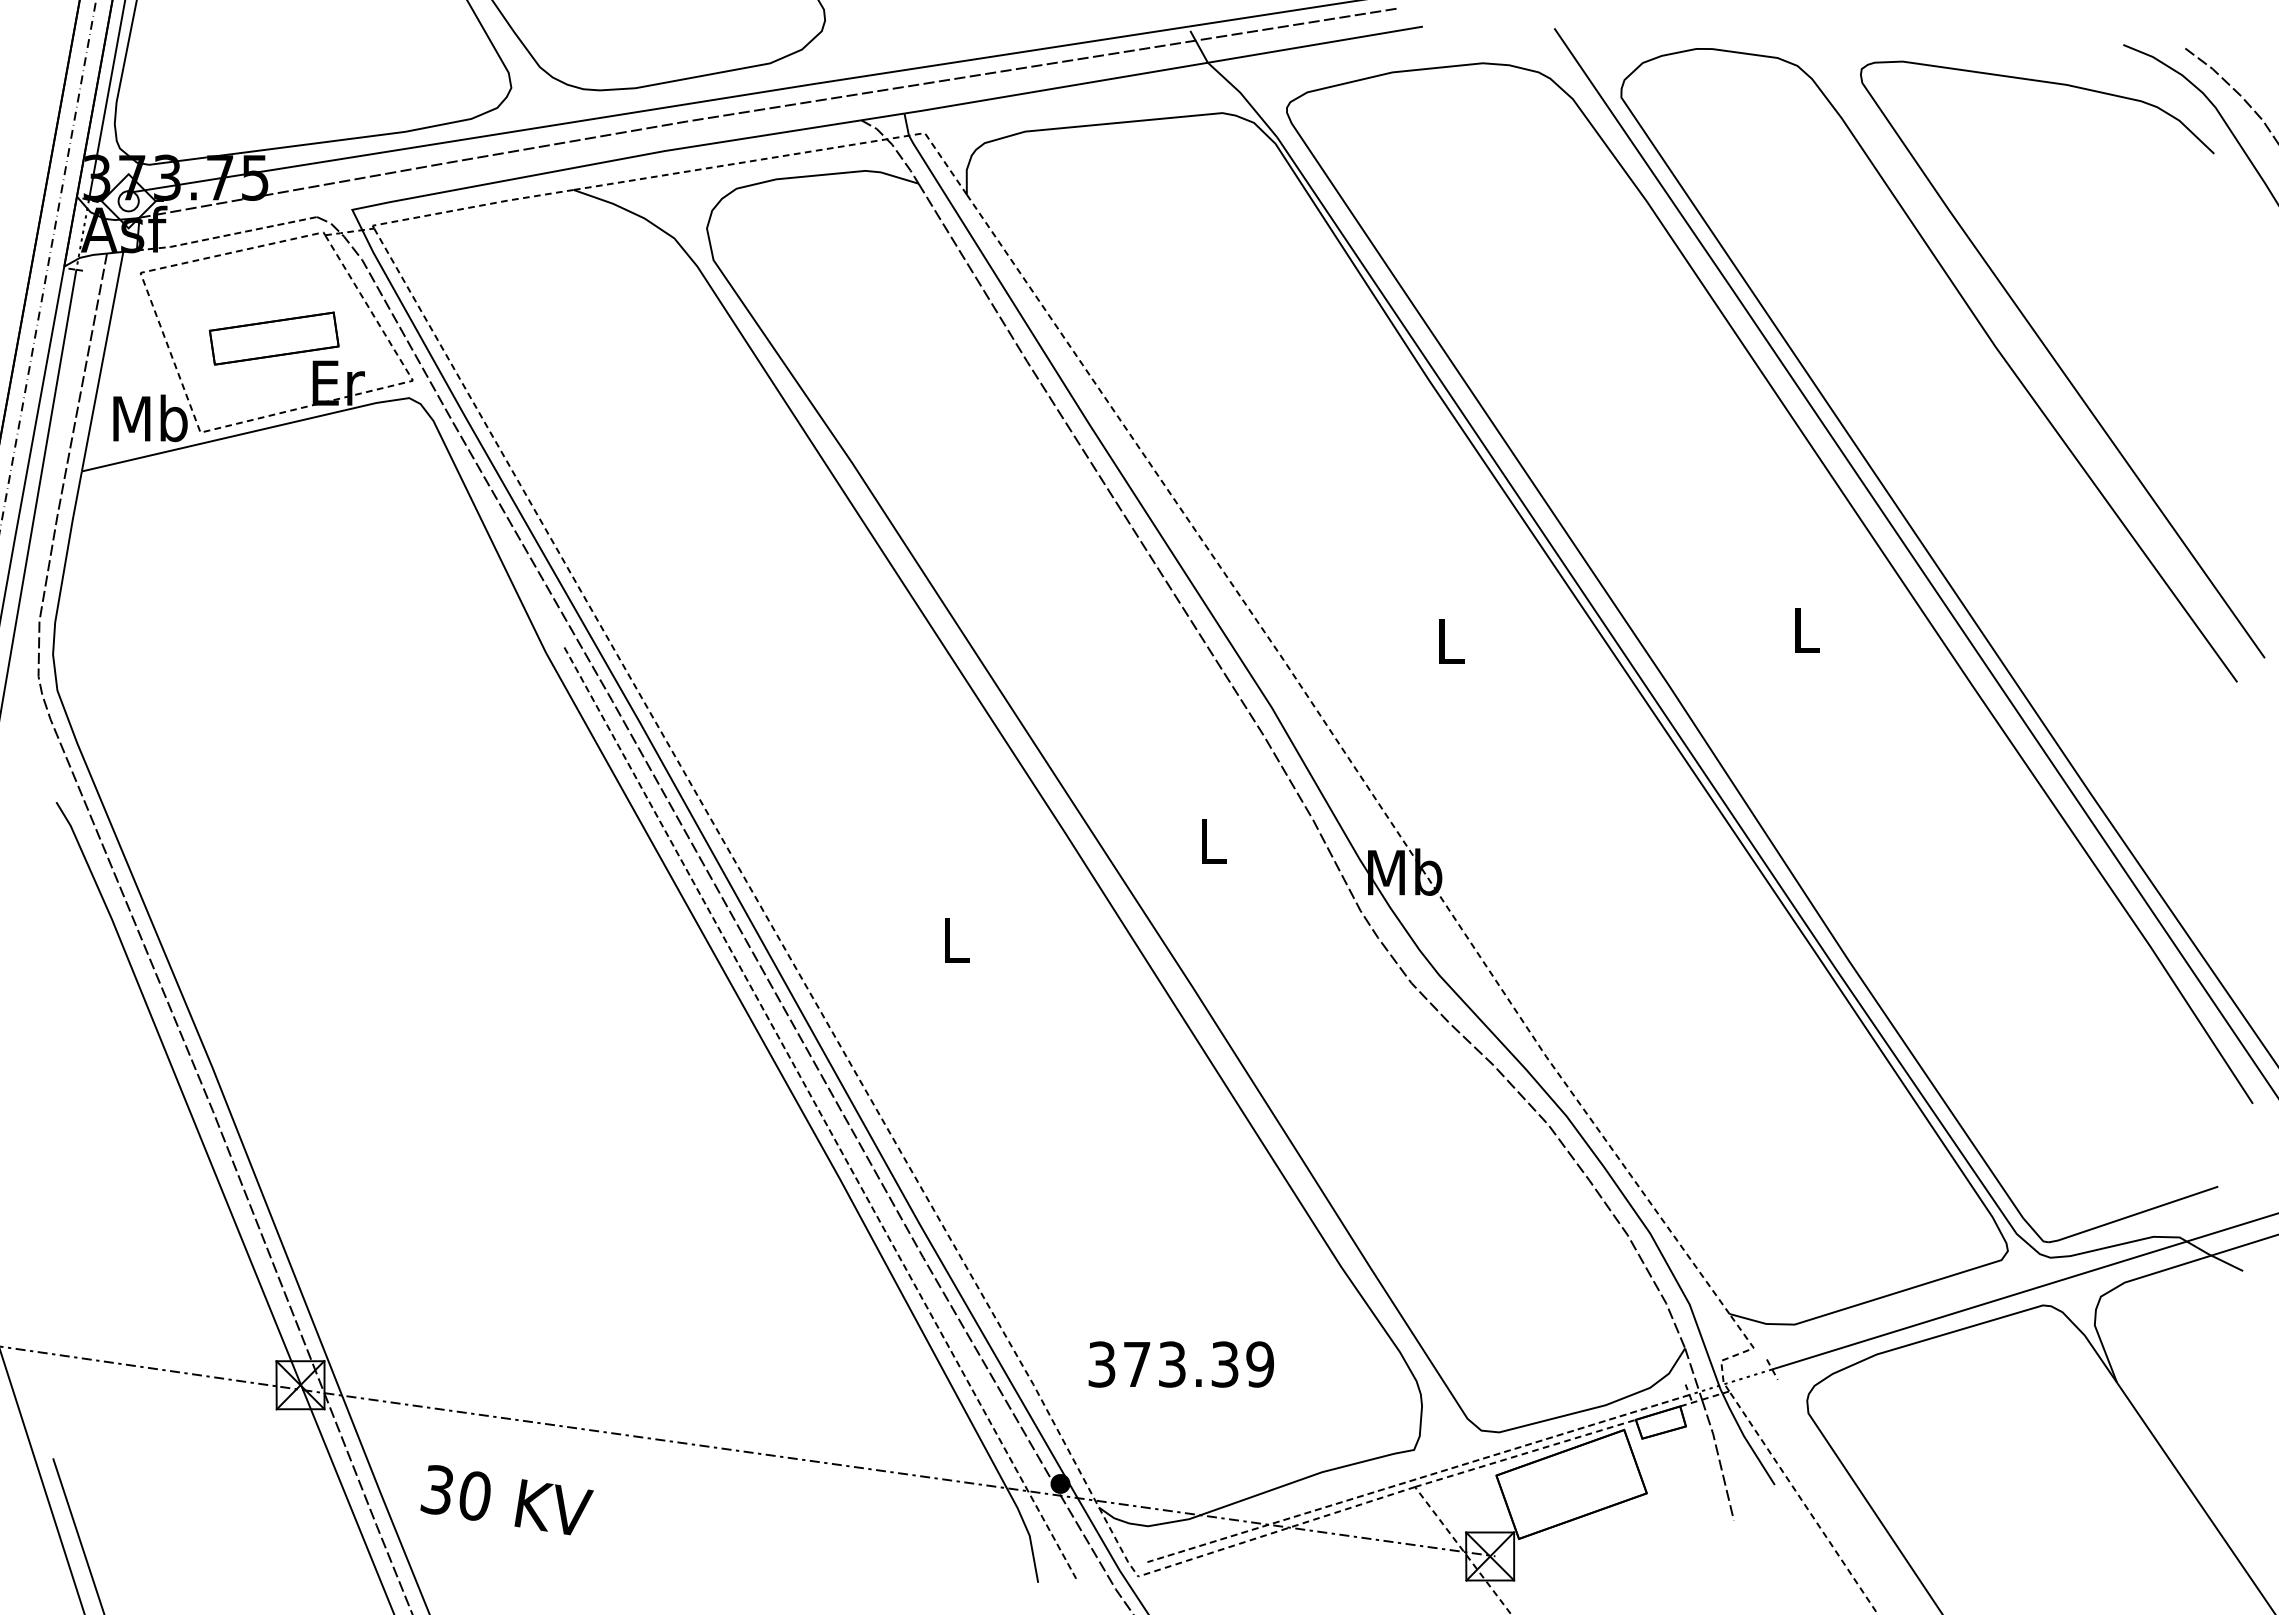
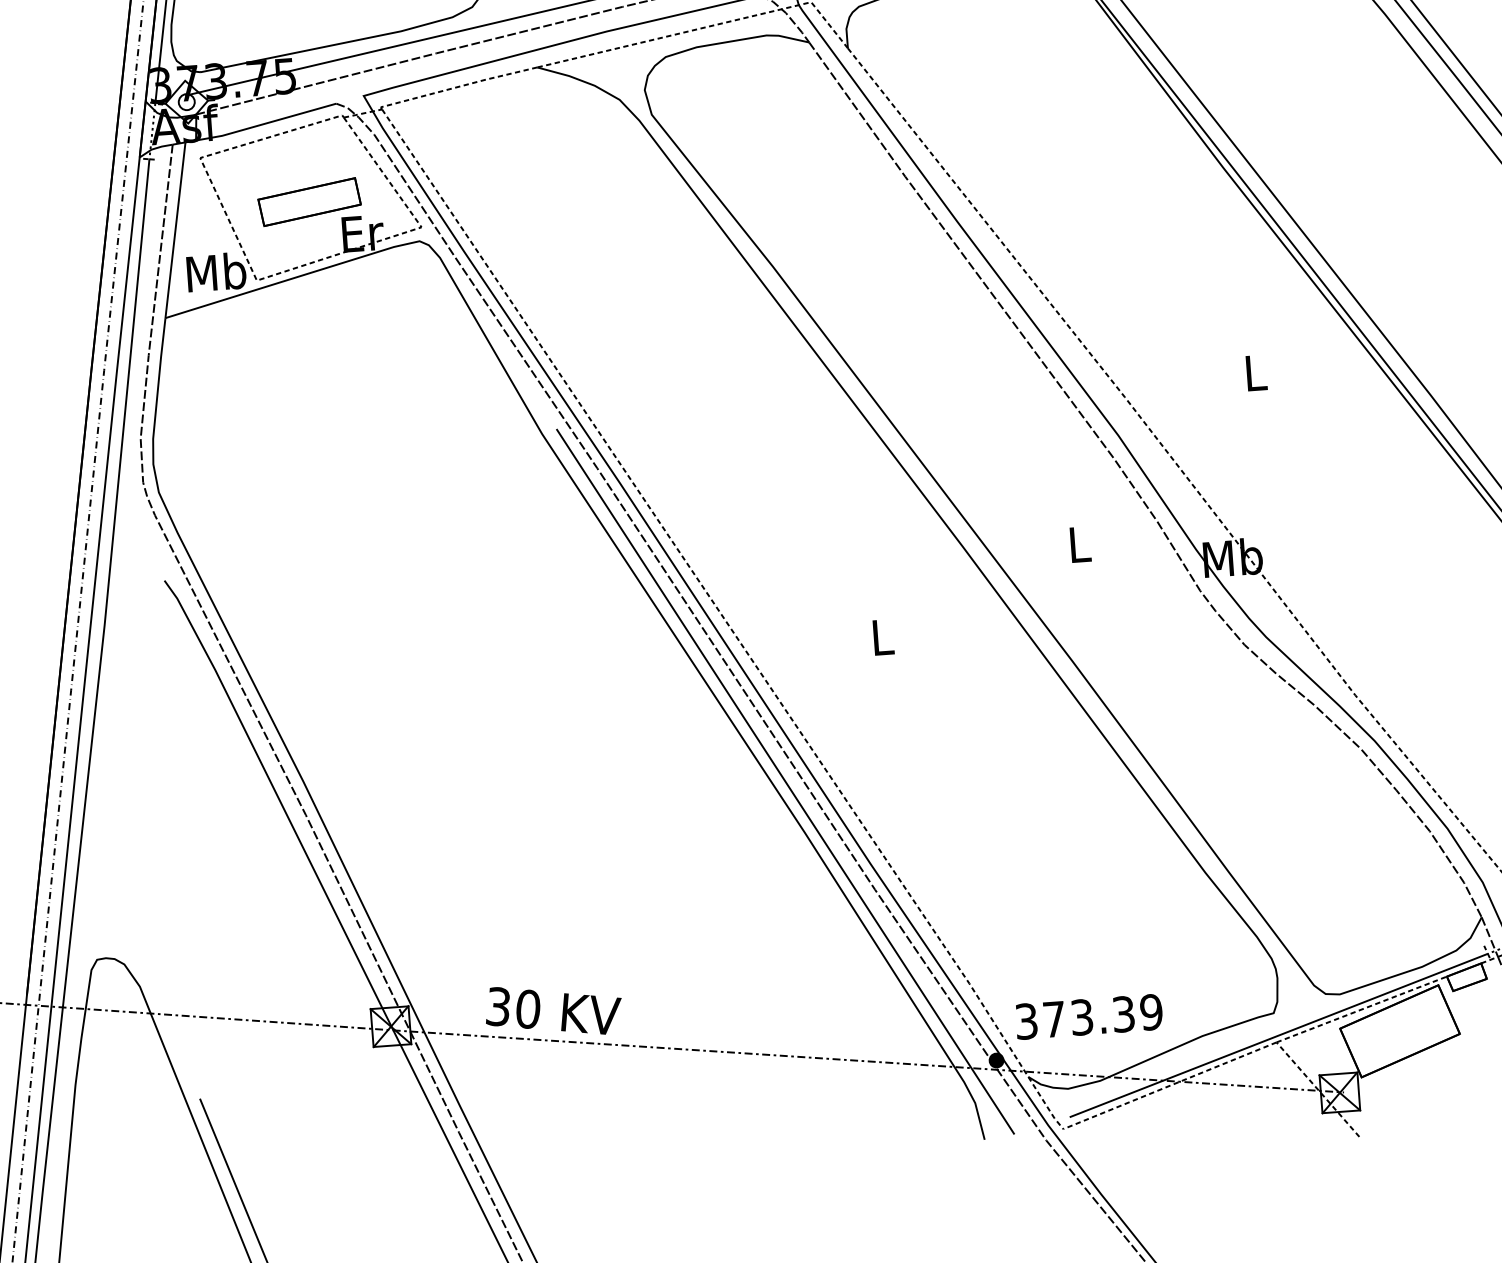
line: (227, 235) -> (266, 123), dashed -> solid
line: (820, 1113) -> (785, 782), dashed -> solid
text: (1180, 1364) -> (1088, 1016), moved
line: (1418, 1478) -> (1278, 1035), dashed -> solid
text: (506, 1500) -> (553, 1010), moved

